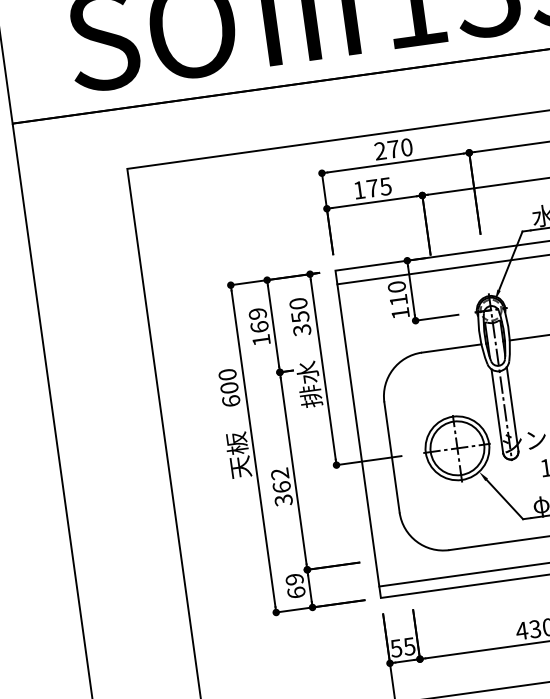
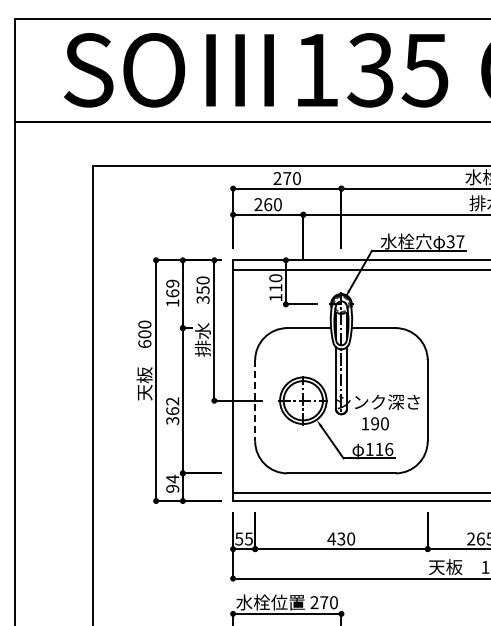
text: (371, 188) -> (267, 204), 175 -> 260
line: (392, 457) -> (255, 400), solid -> dashed
text: (295, 585) -> (172, 483), 69 -> 94

